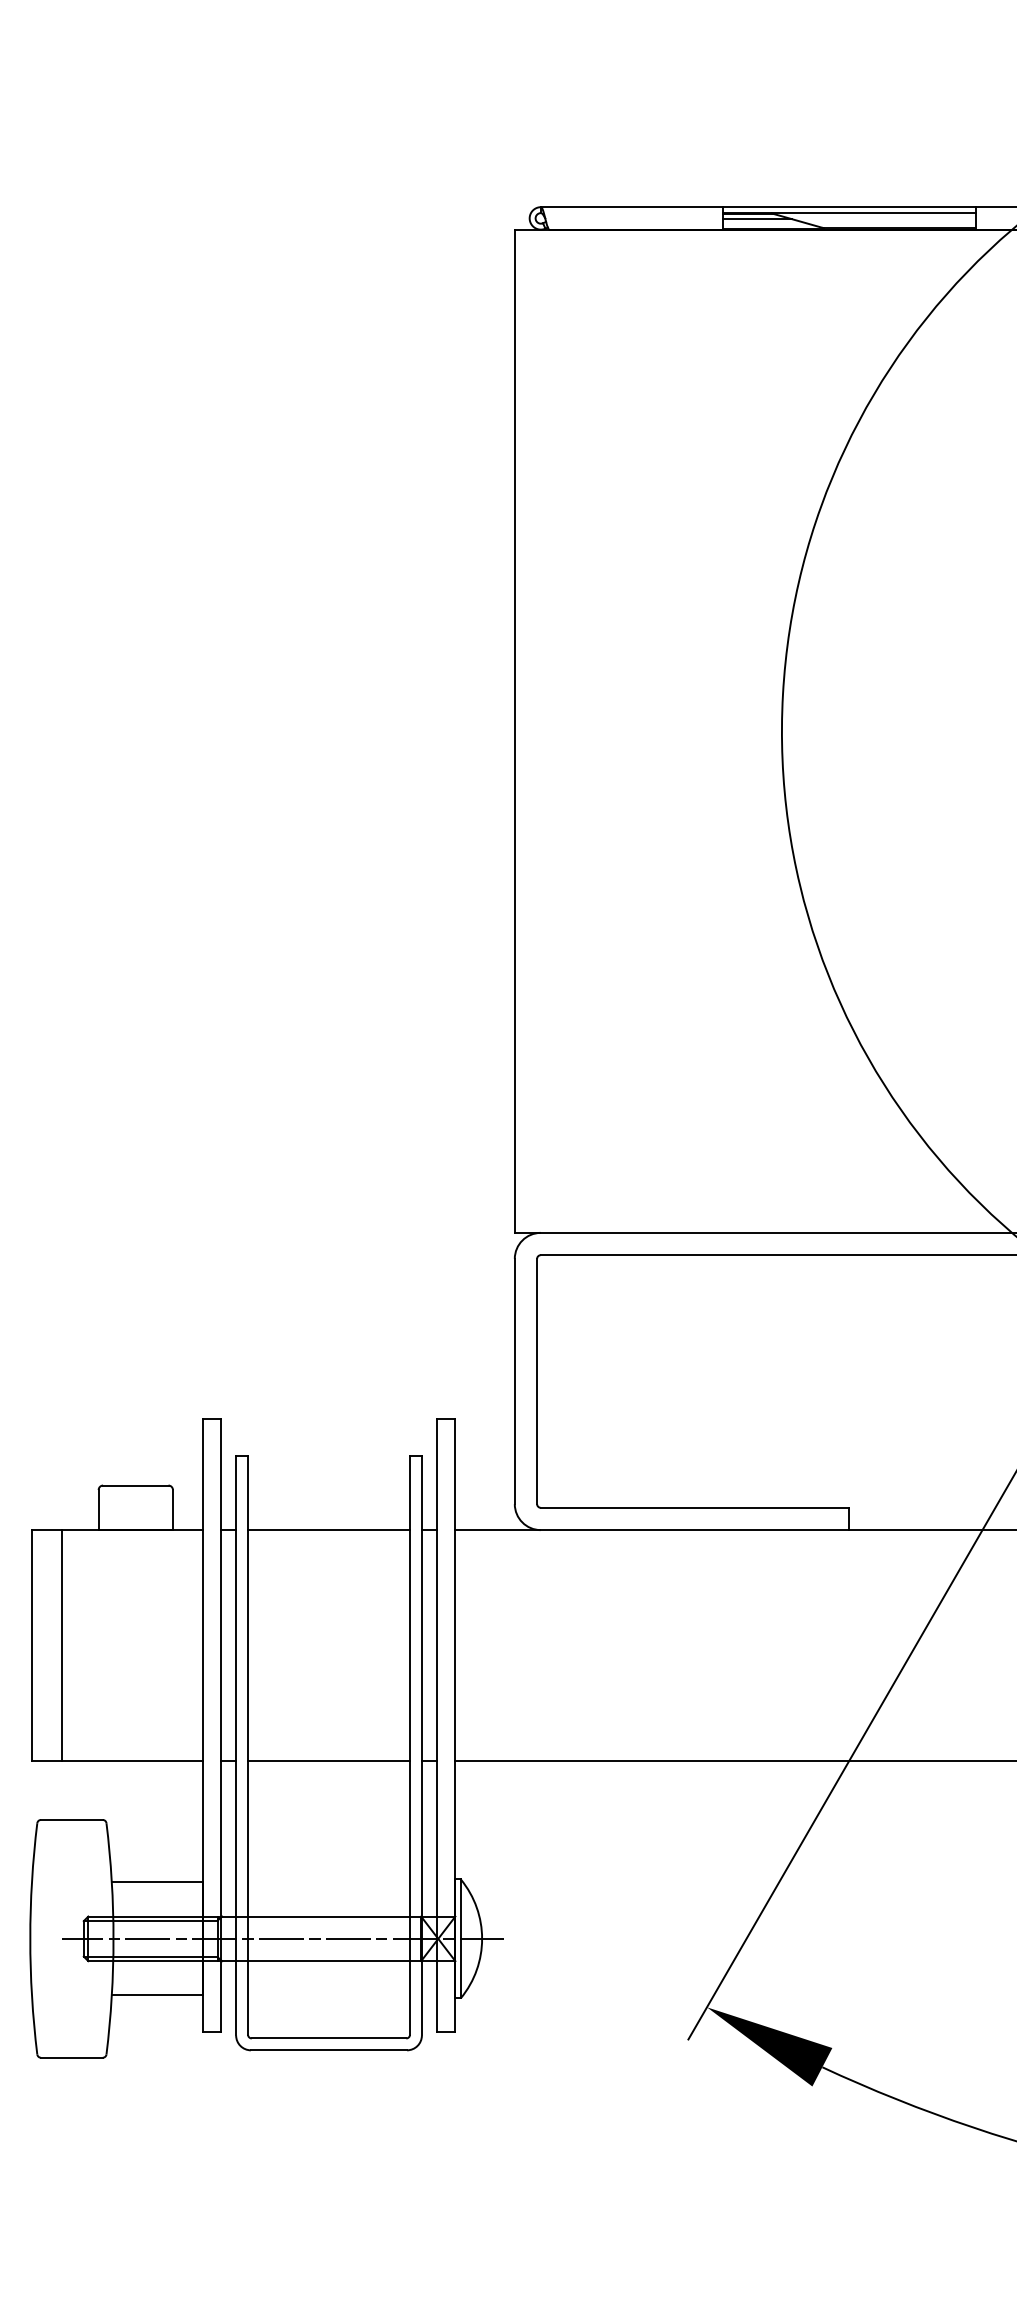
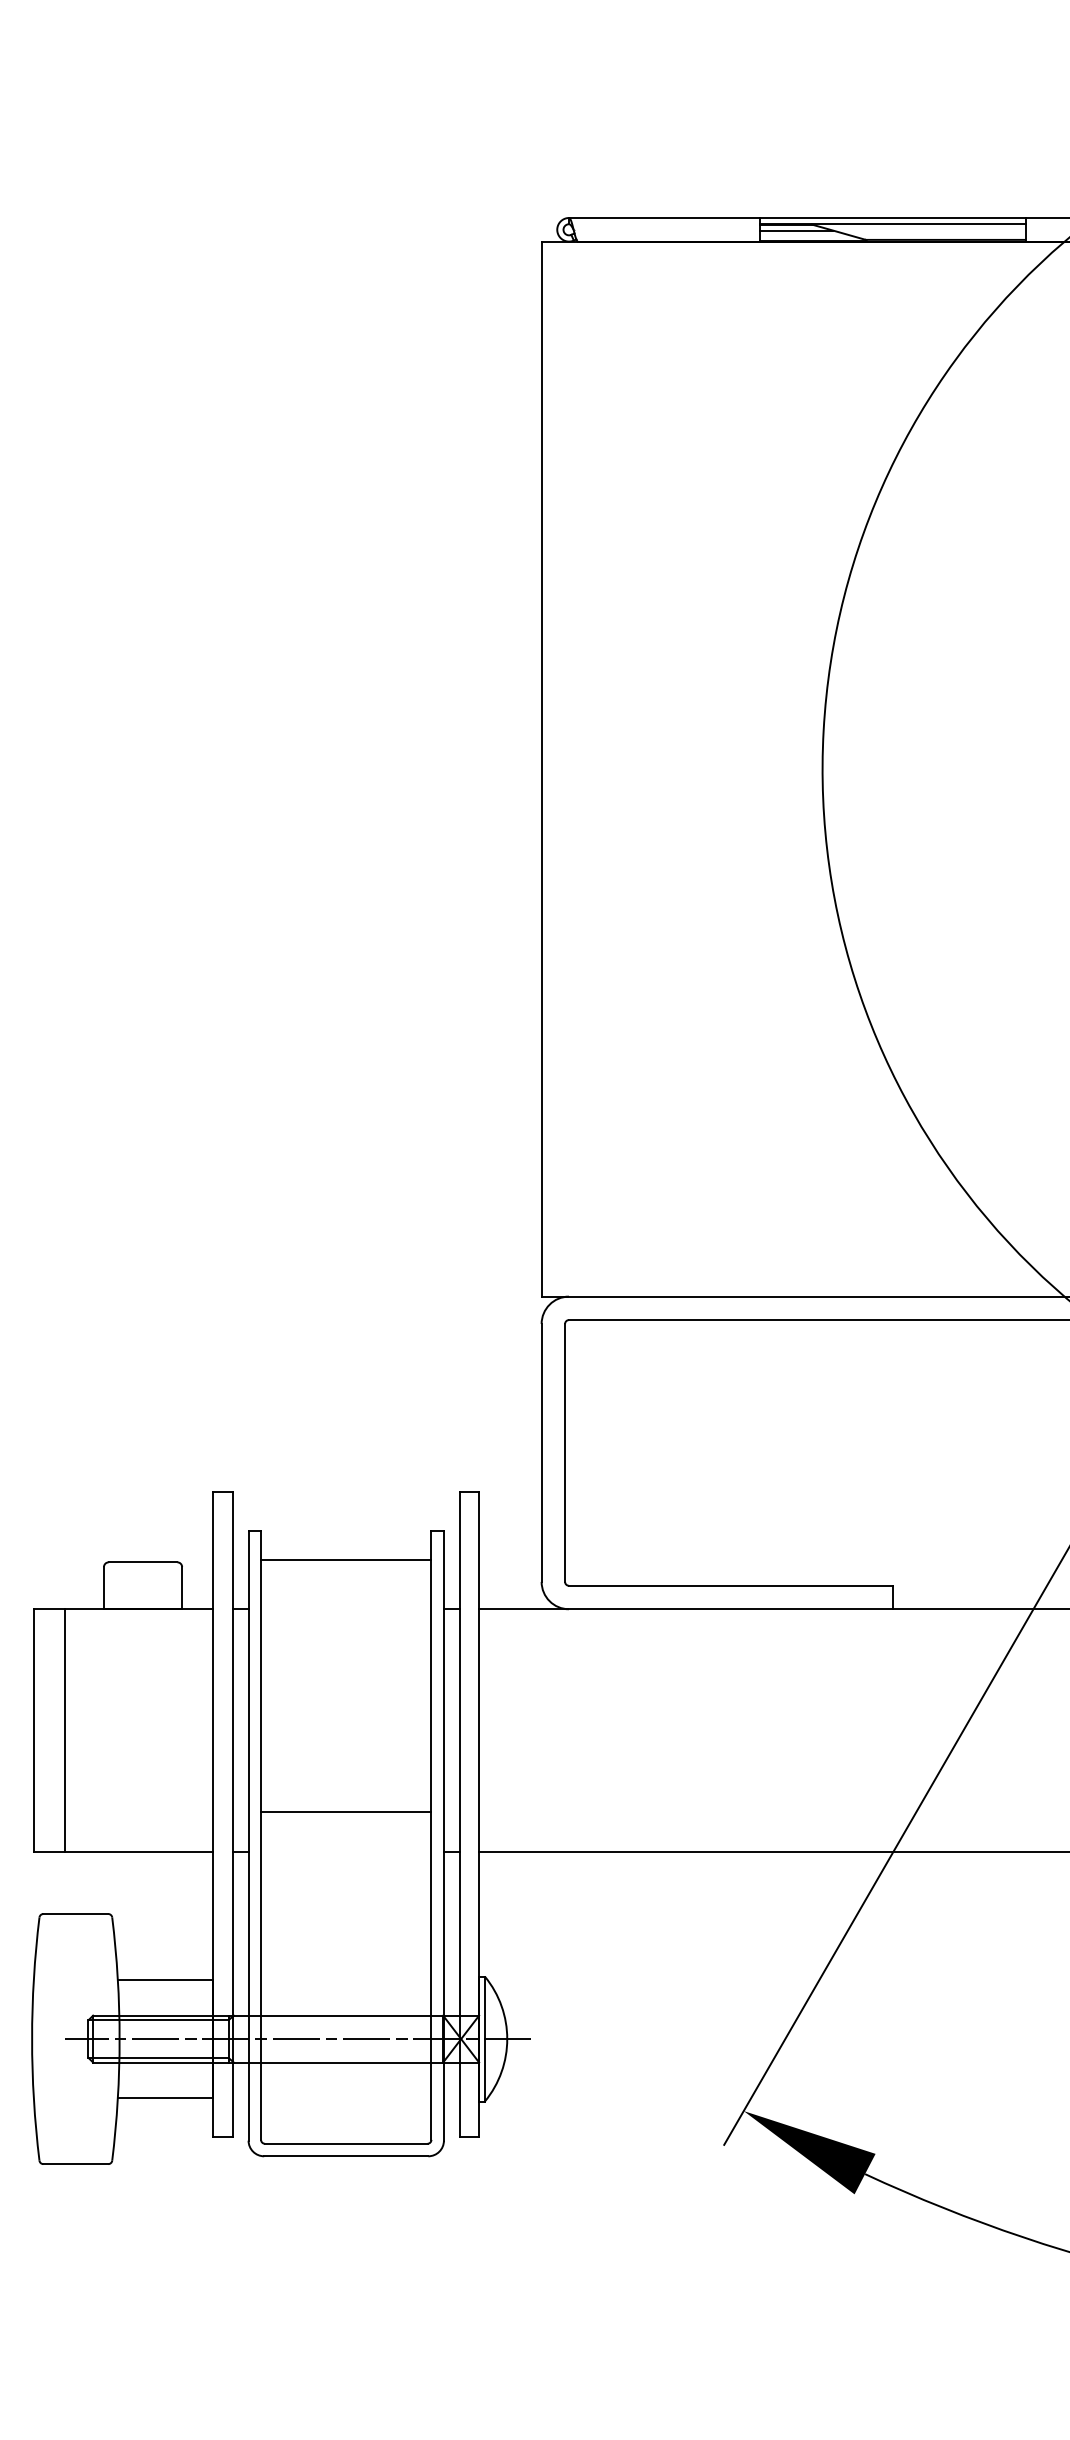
line: (329, 1530) -> (346, 1560), moved
line: (329, 1760) -> (346, 1811), moved

